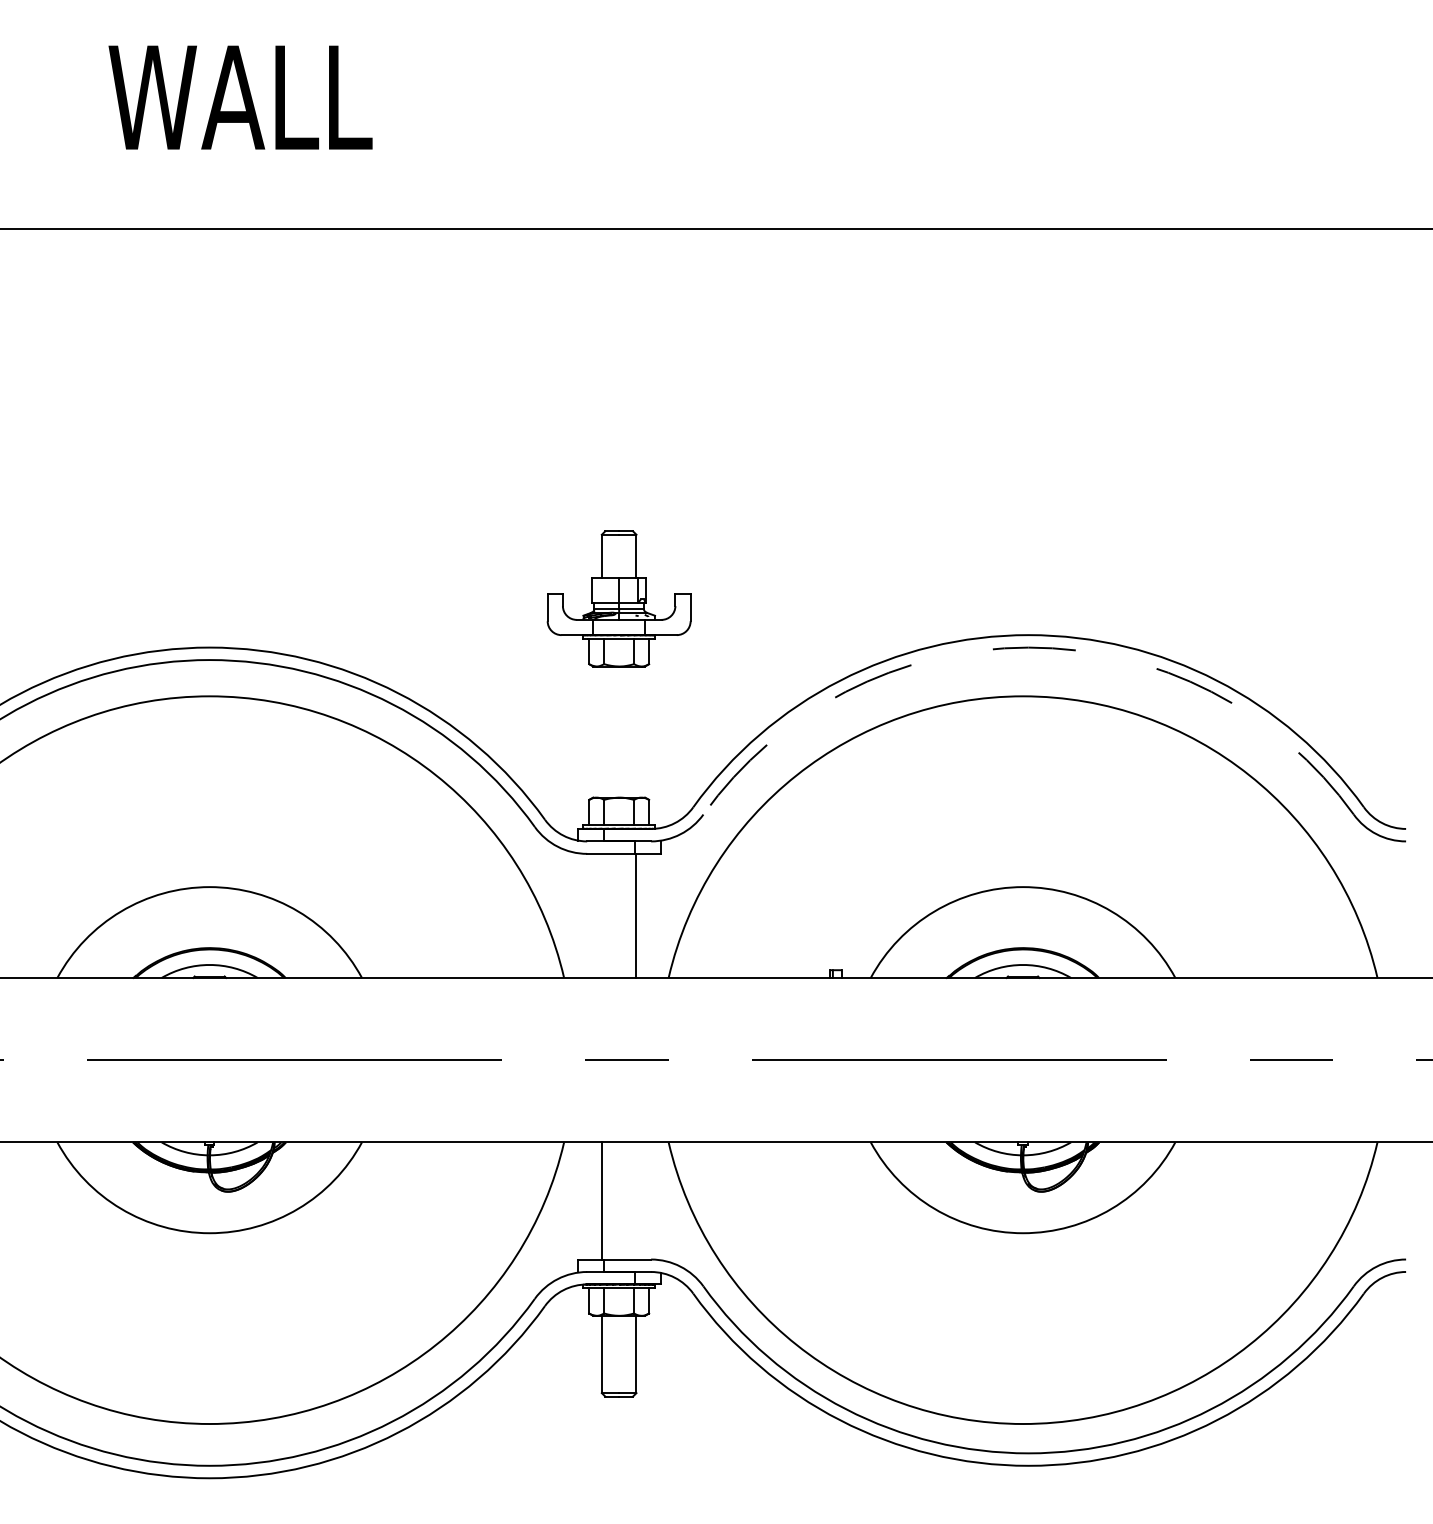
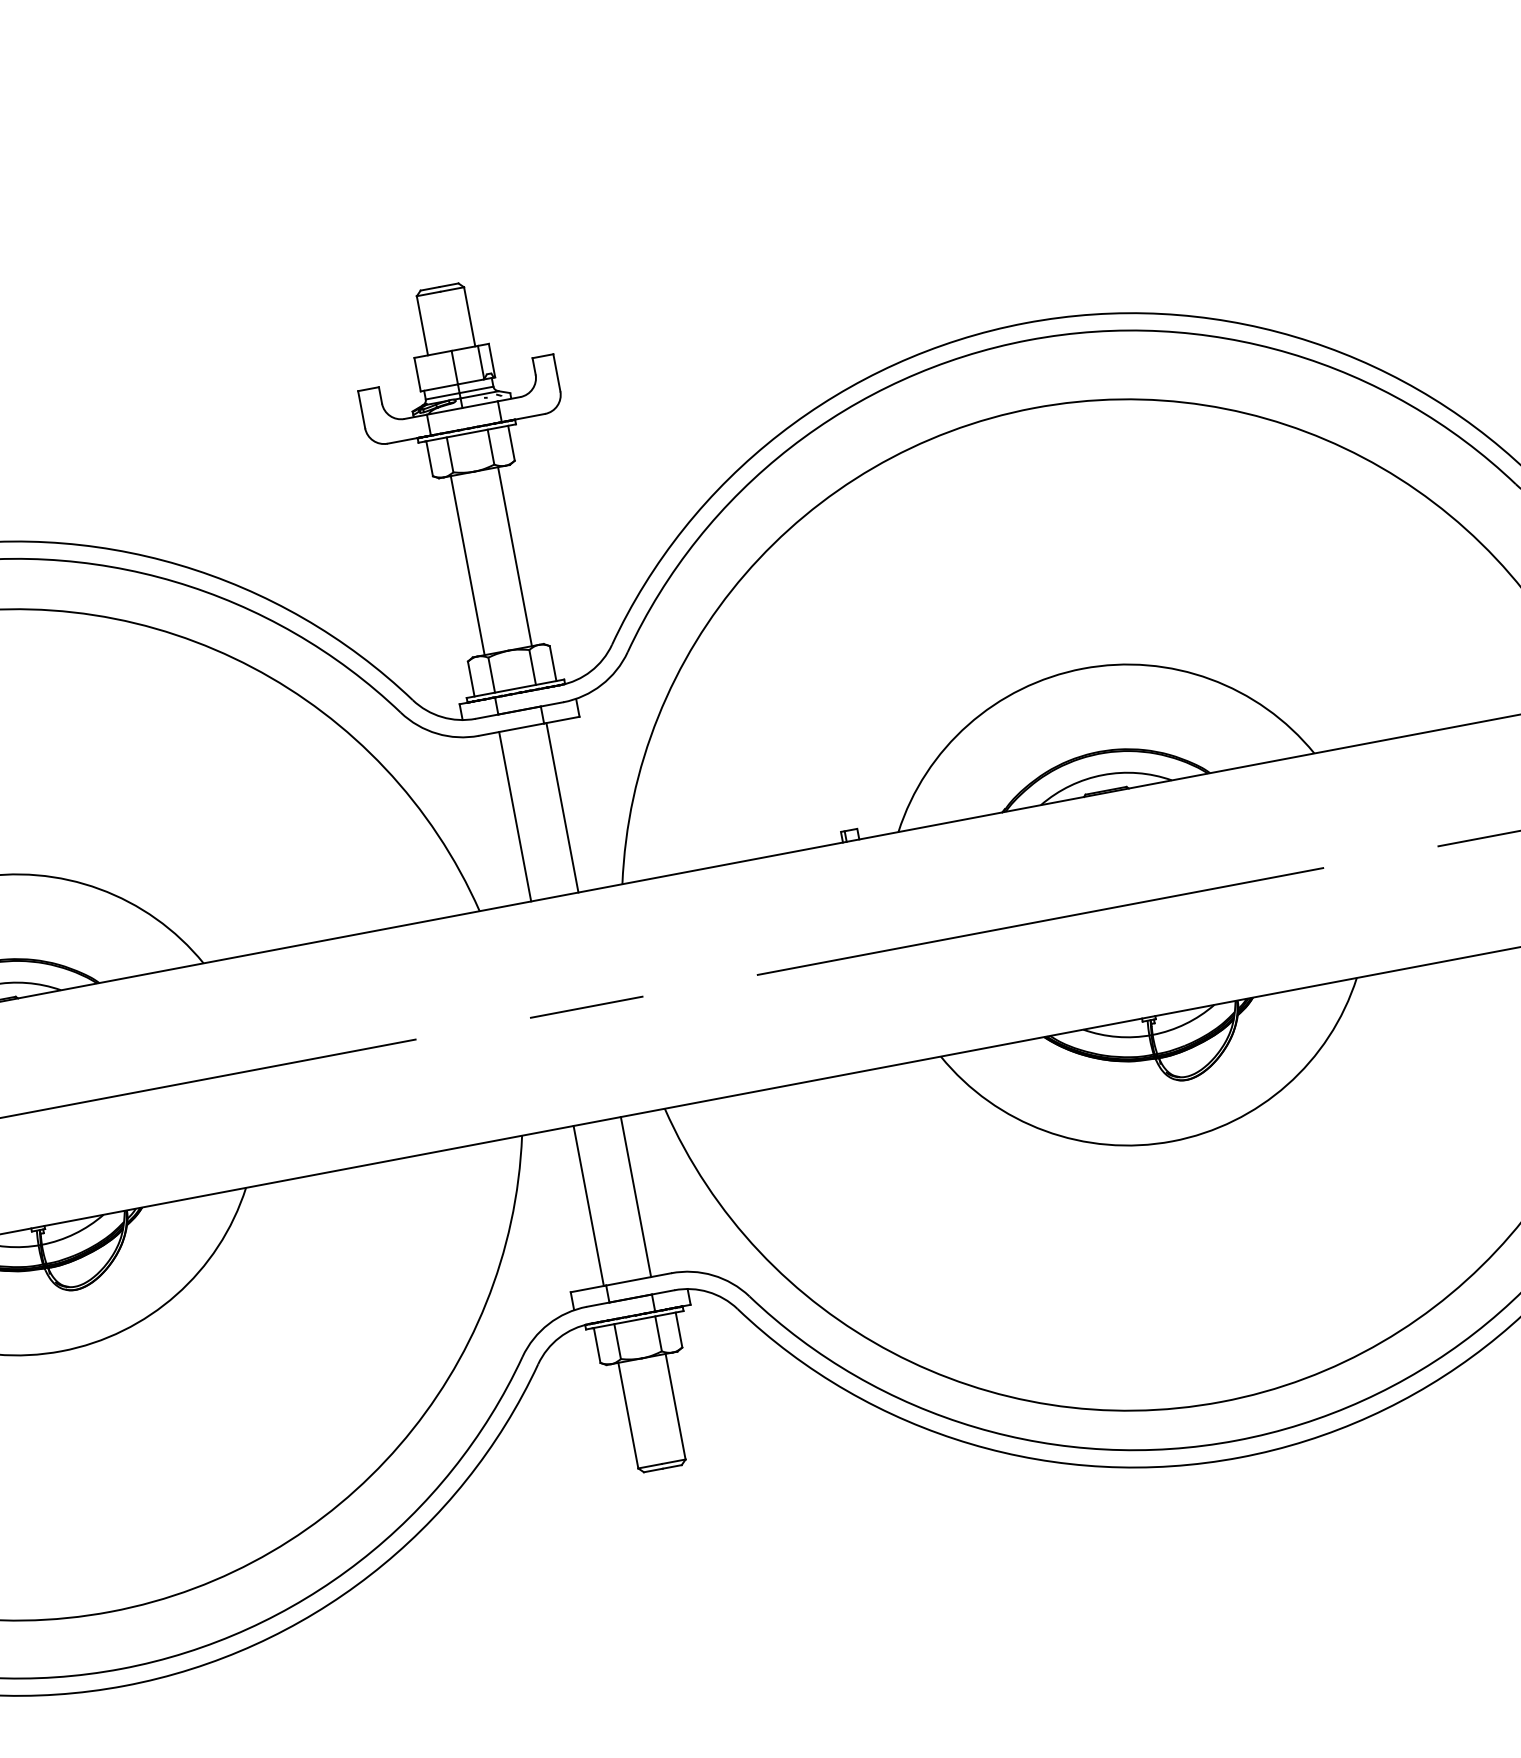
arc: (1028, 647) -> (1028, 340), dashed -> solid
line: (601, 731) -> (467, 564), added
line: (636, 731) -> (514, 555), added
line: (601, 915) -> (514, 816), added
line: (636, 1200) -> (635, 1196), added

